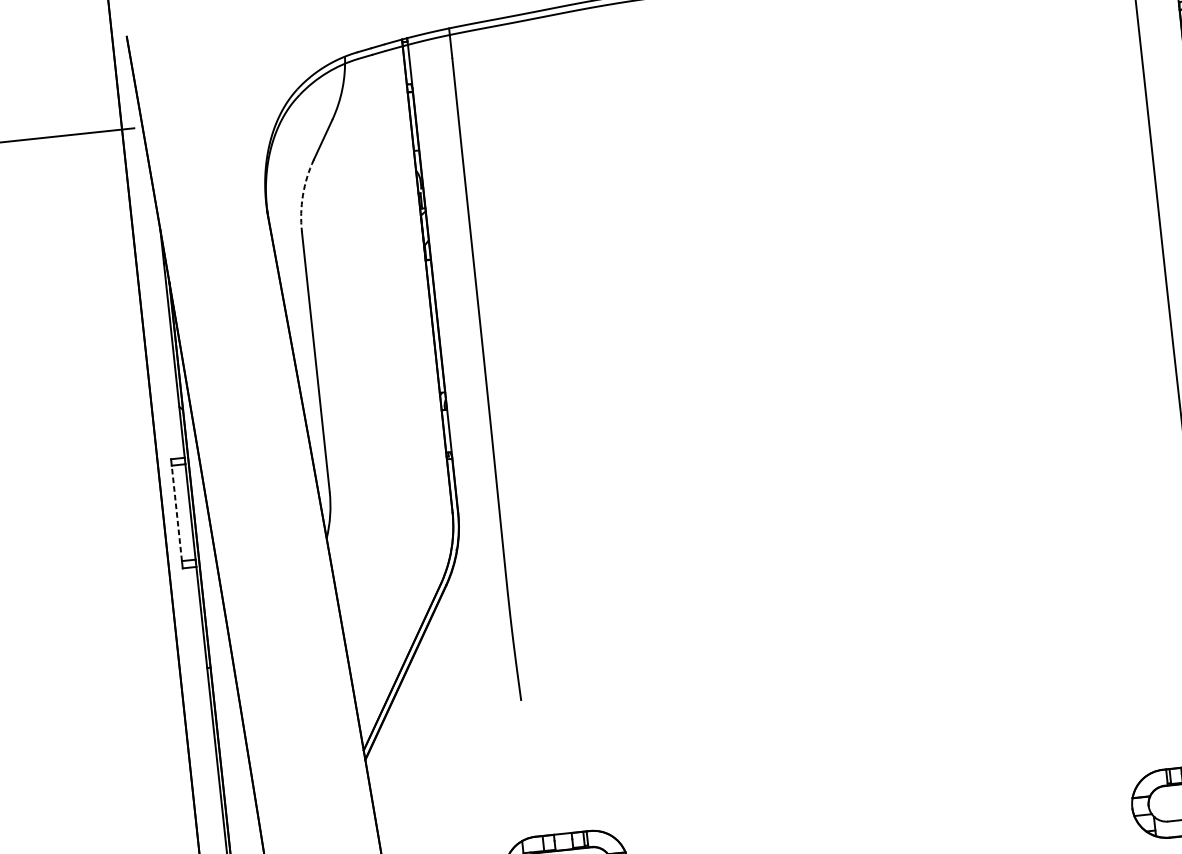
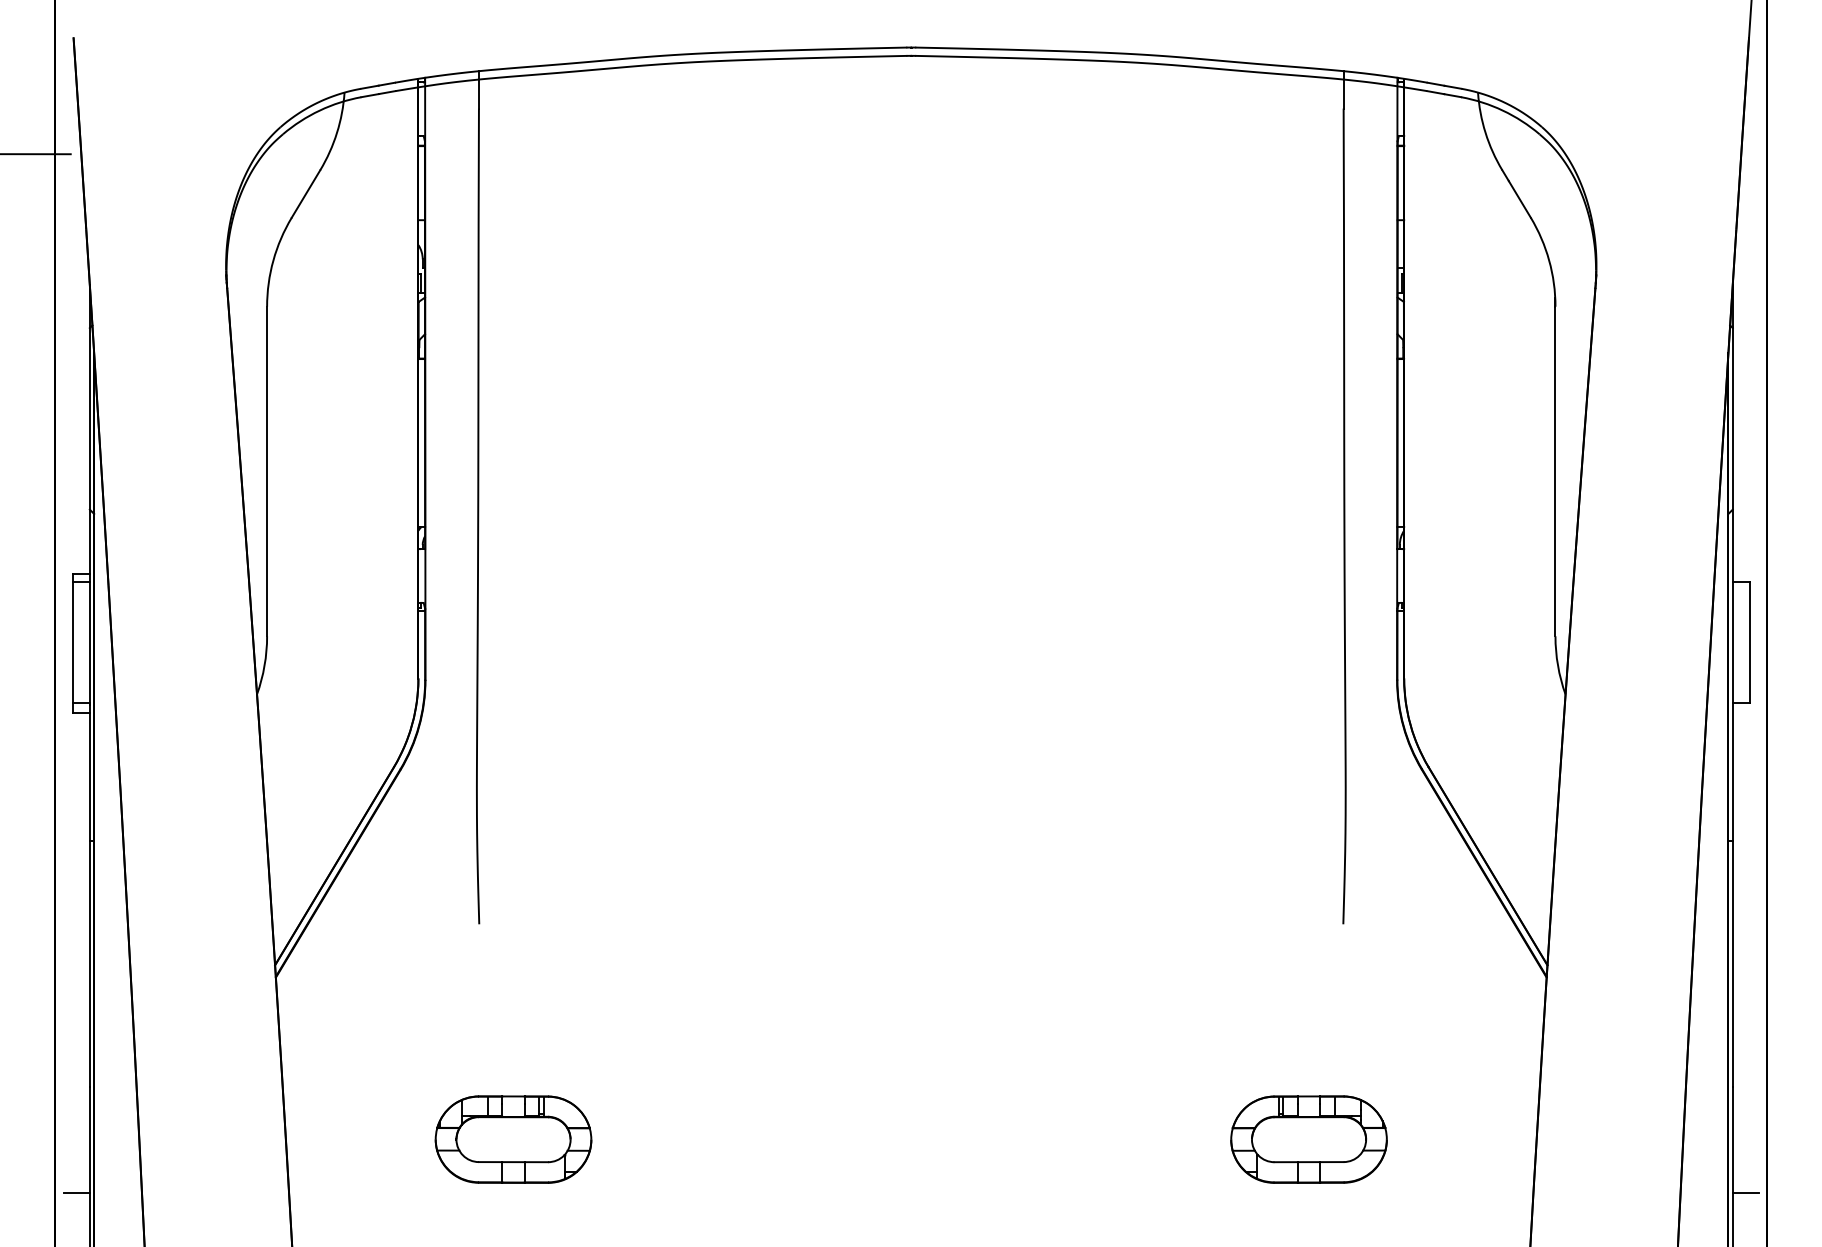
arc: (303, 194) -> (273, 260), dashed -> solid
line: (176, 513) -> (72, 642), dashed -> solid

